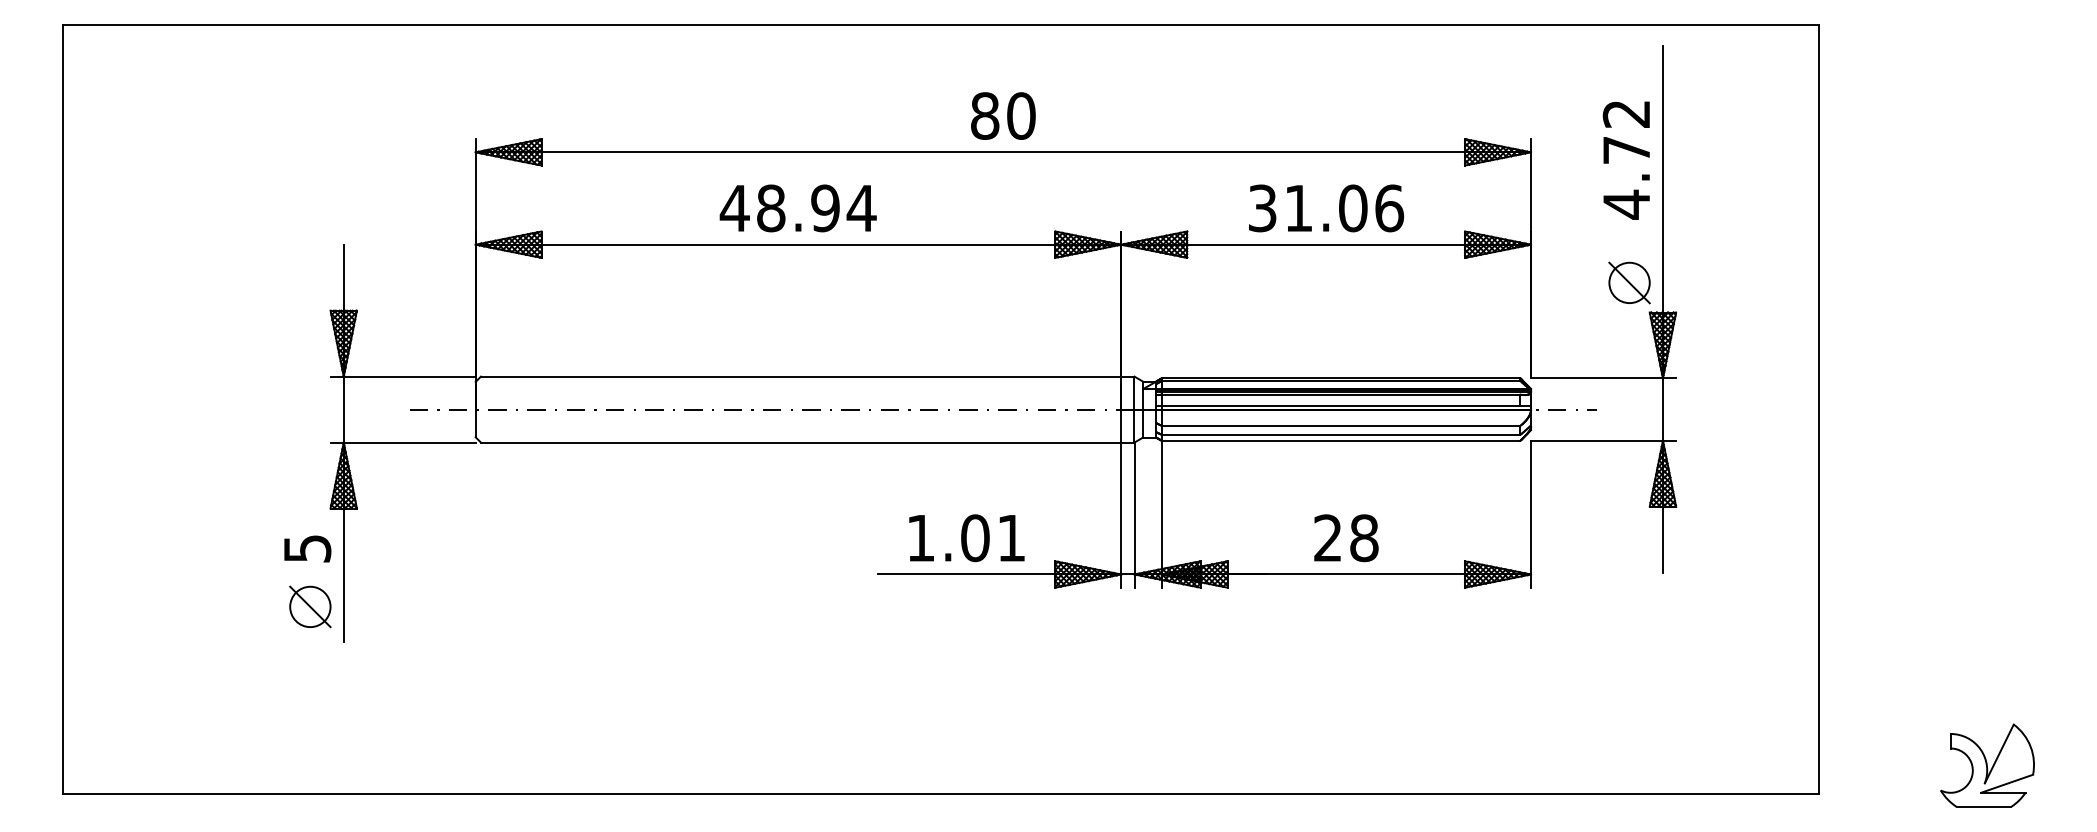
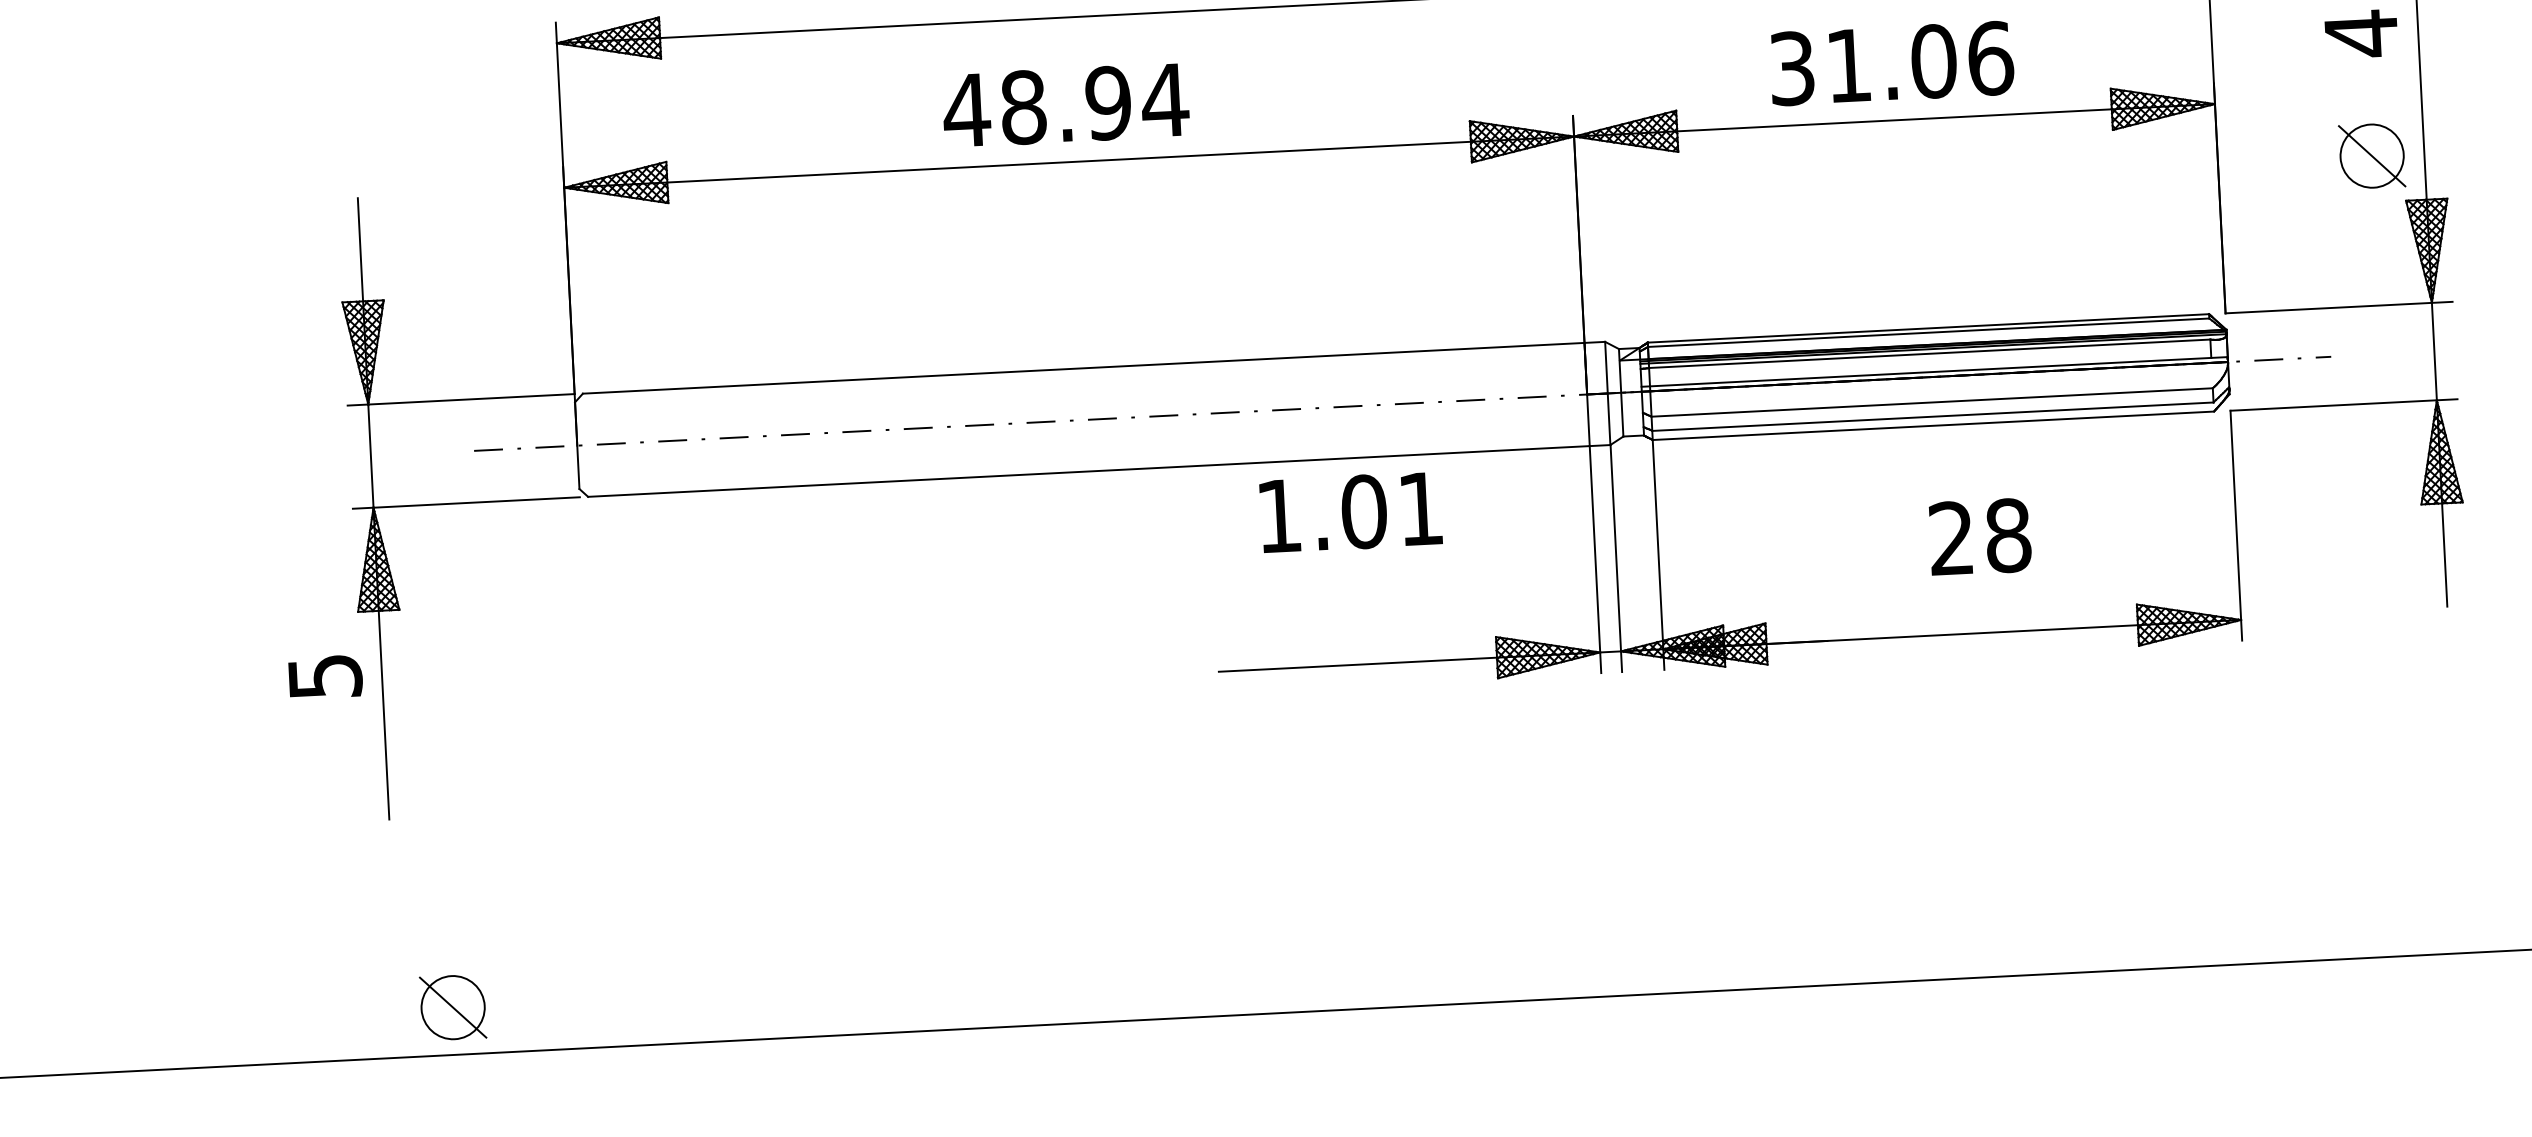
text: (966, 538) -> (1350, 512), moved
text: (1346, 538) -> (1980, 537), moved
part: (310, 606) -> (453, 1006), moved

